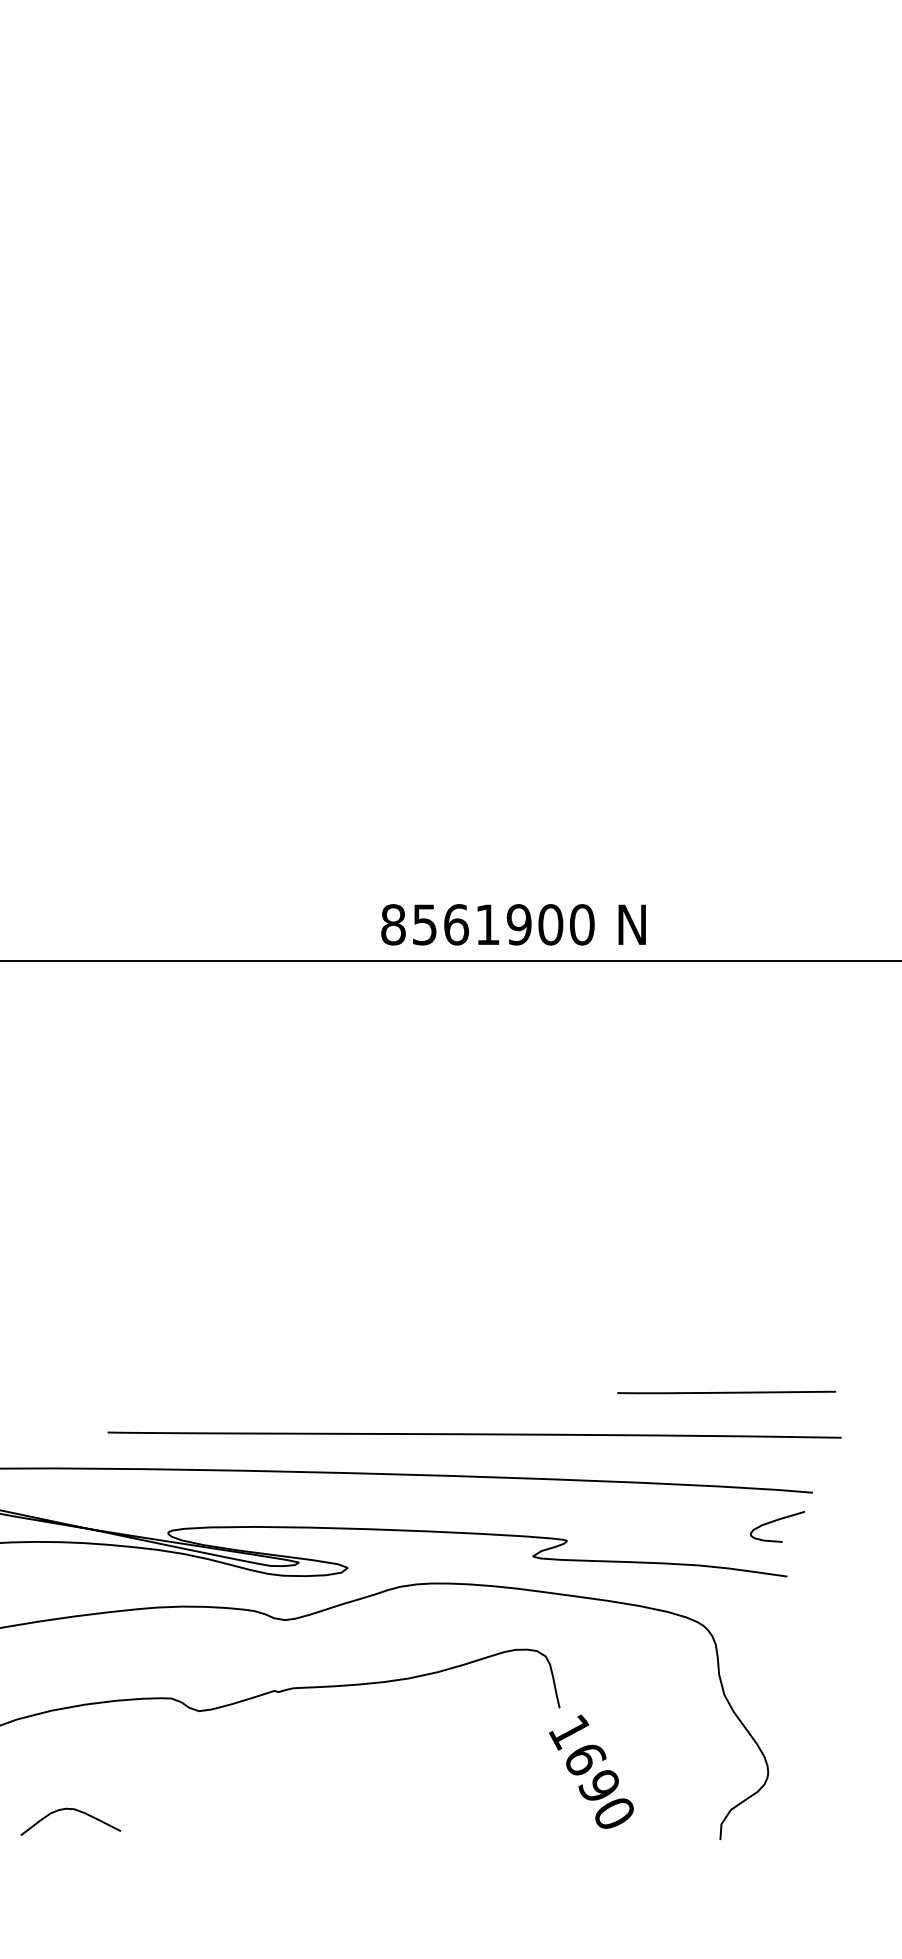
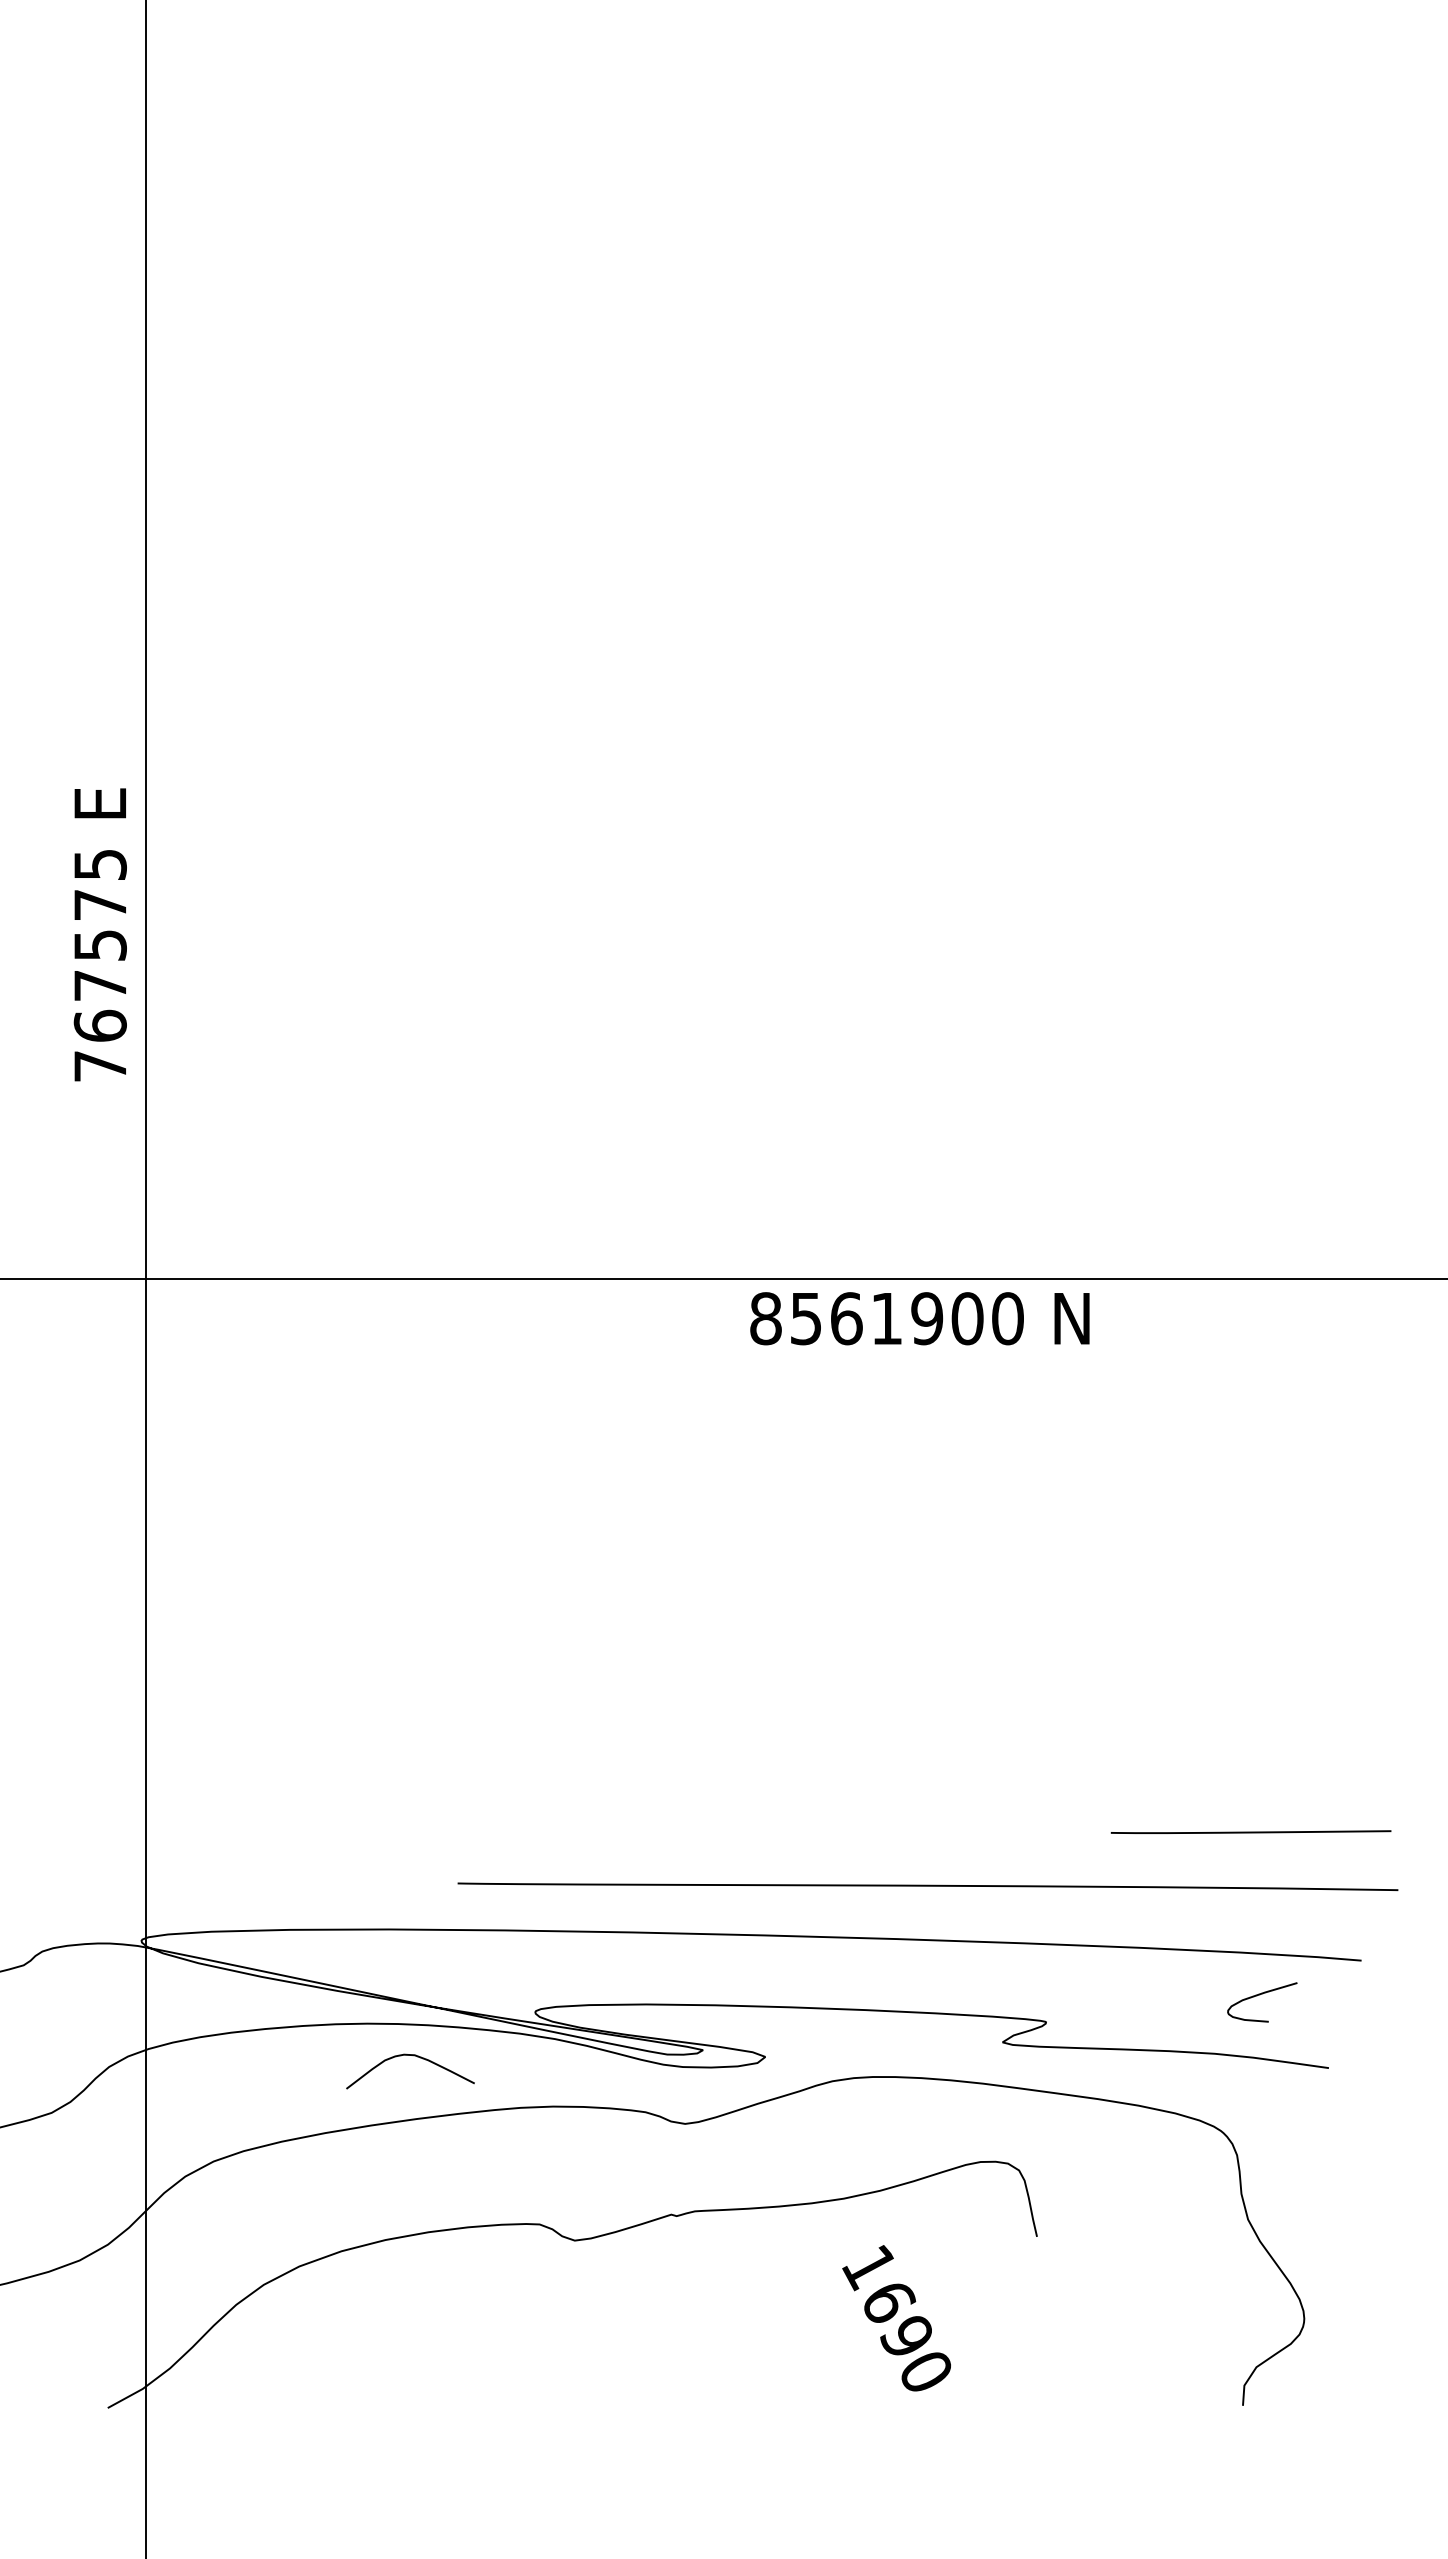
text: (513, 924) -> (919, 1318), moved
curve: (776, 1521) -> (1260, 1995), moved
text: (591, 1771) -> (896, 2318), moved
curve: (73, 1810) -> (413, 2056), moved

